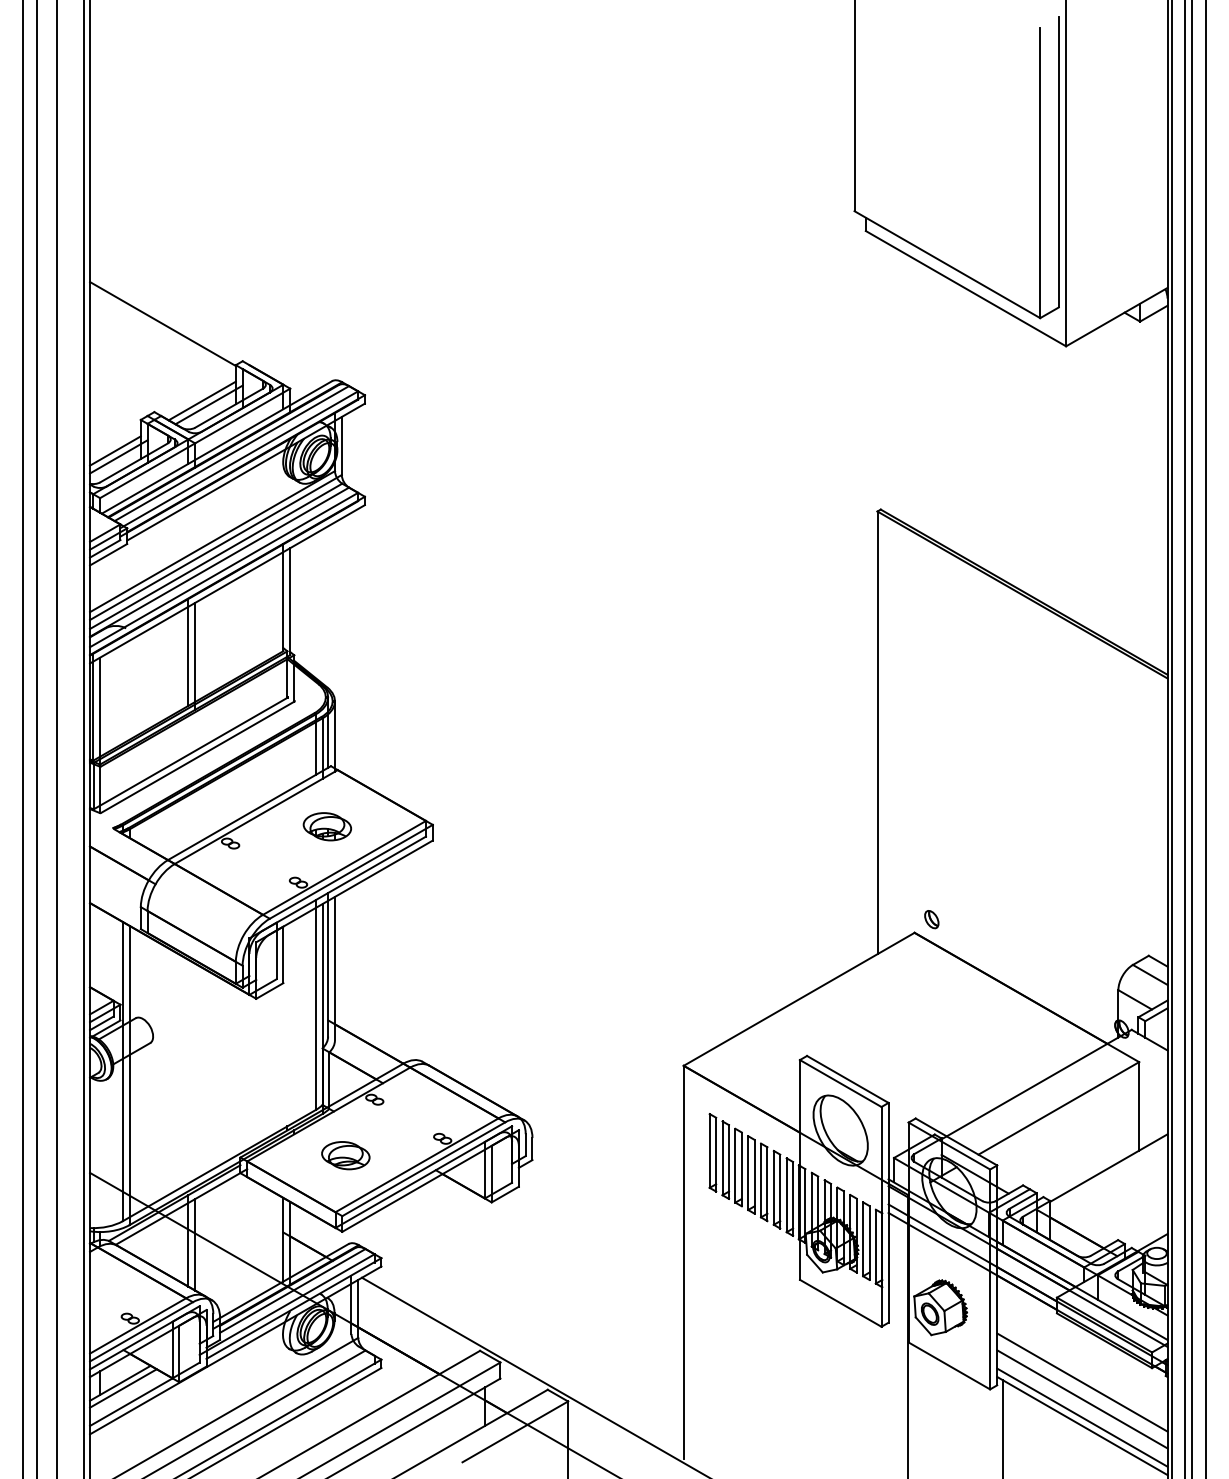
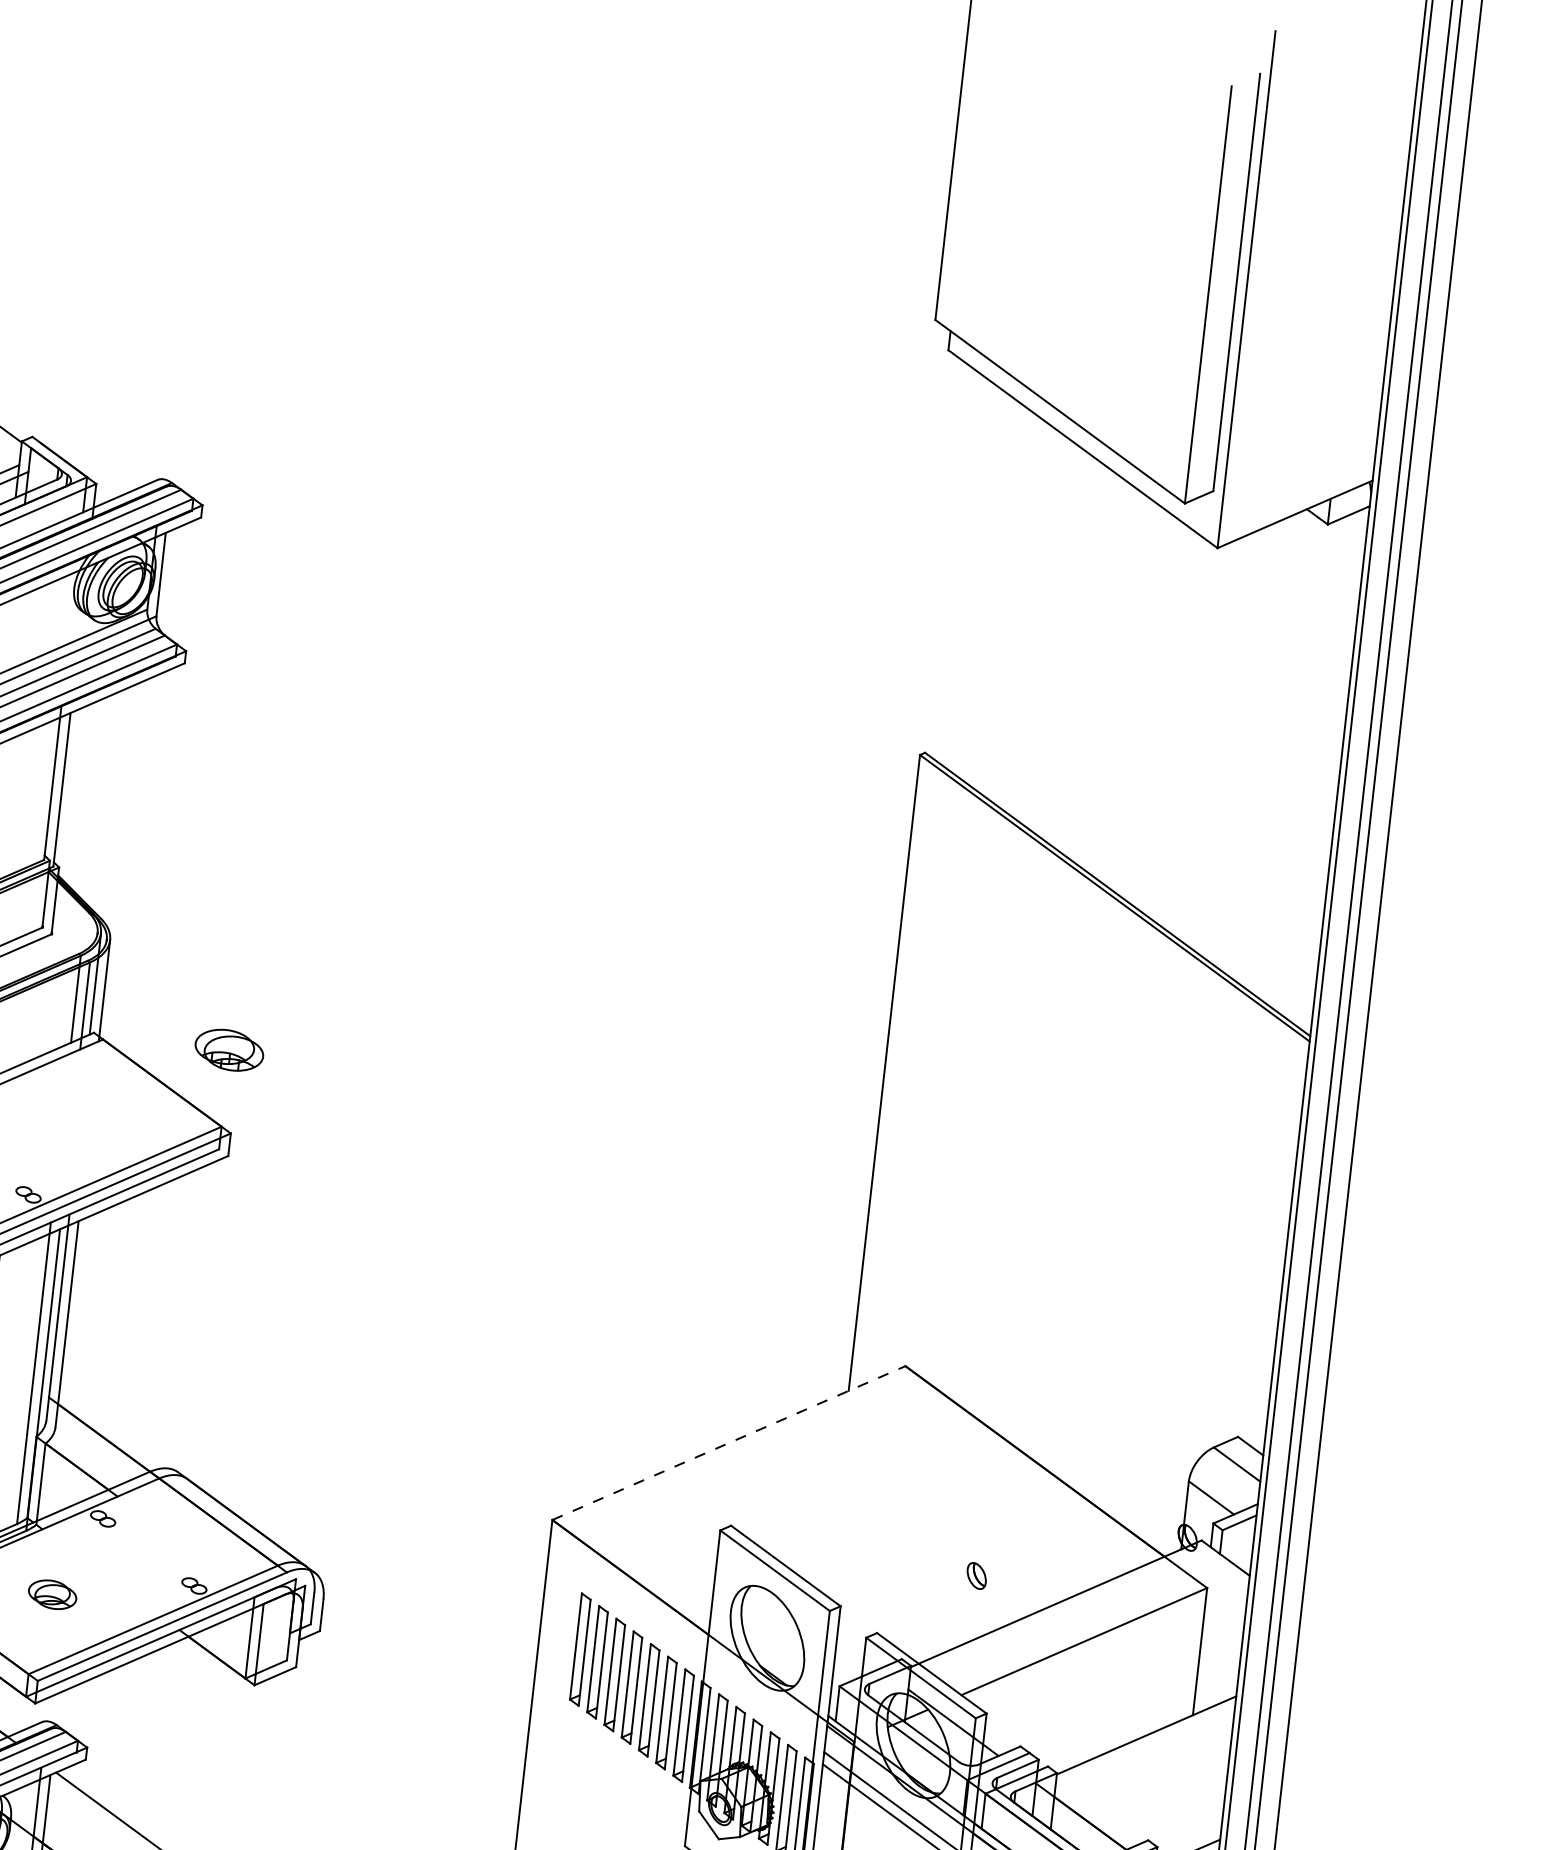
part: (326, 826) -> (228, 1049), moved
part: (931, 919) -> (976, 1575), moved
line: (799, 999) -> (729, 1443), solid -> dashed
part: (345, 1155) -> (52, 1594), size x0.7

